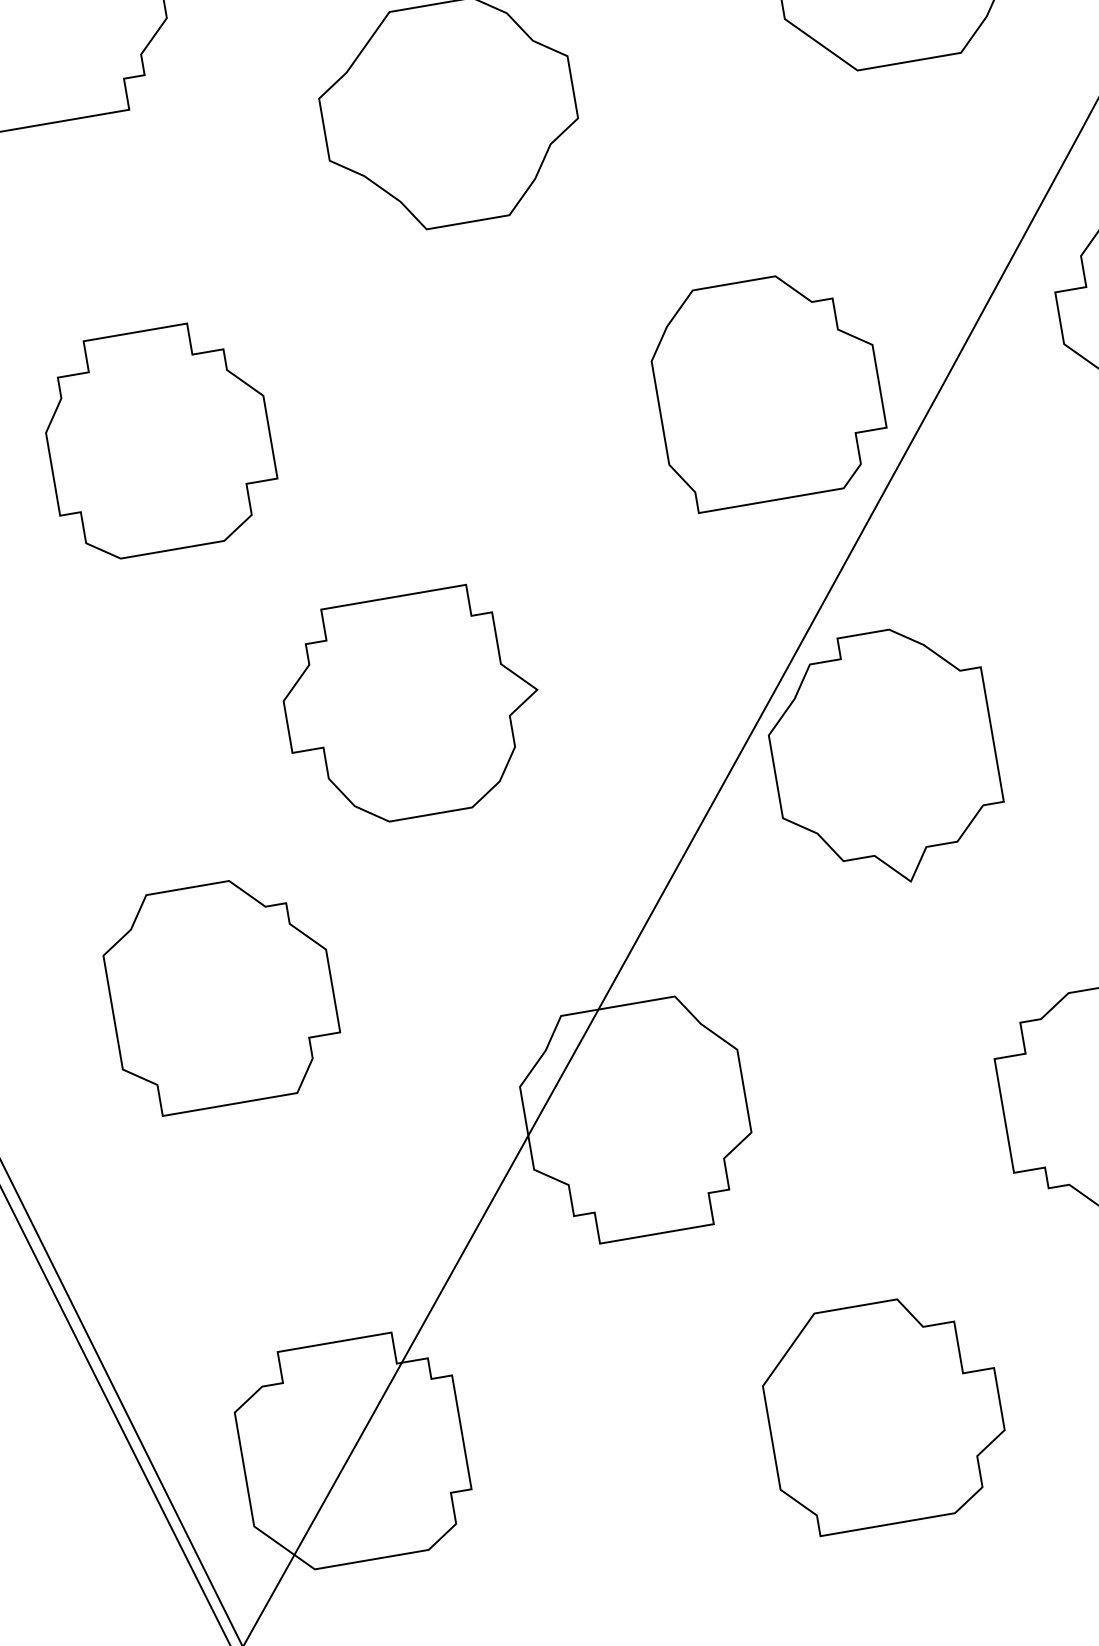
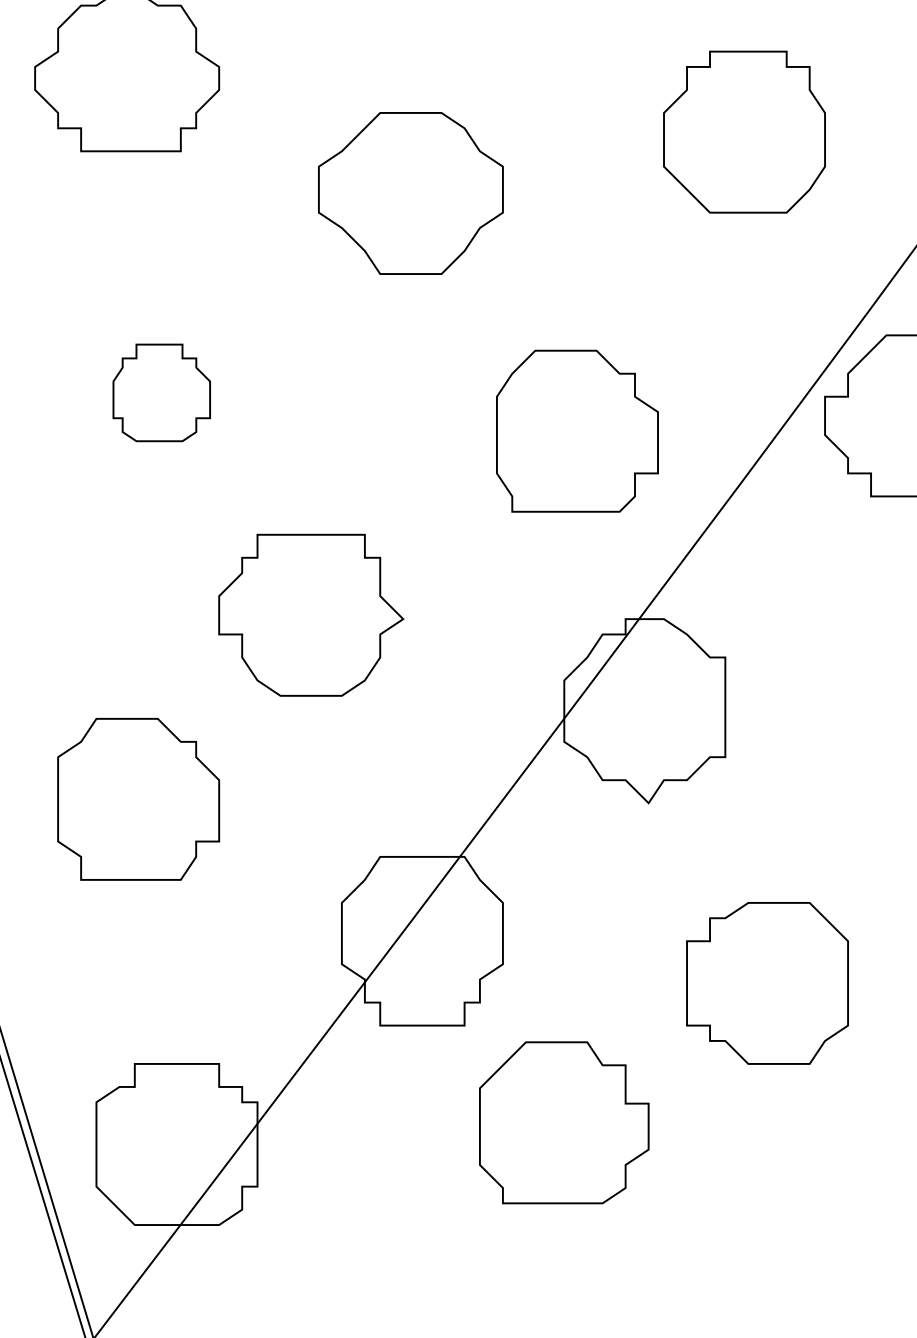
part: (768, 388) -> (577, 430), moved
part: (158, 439) -> (161, 392), size x0.6
part: (884, 1412) -> (564, 1122), moved

